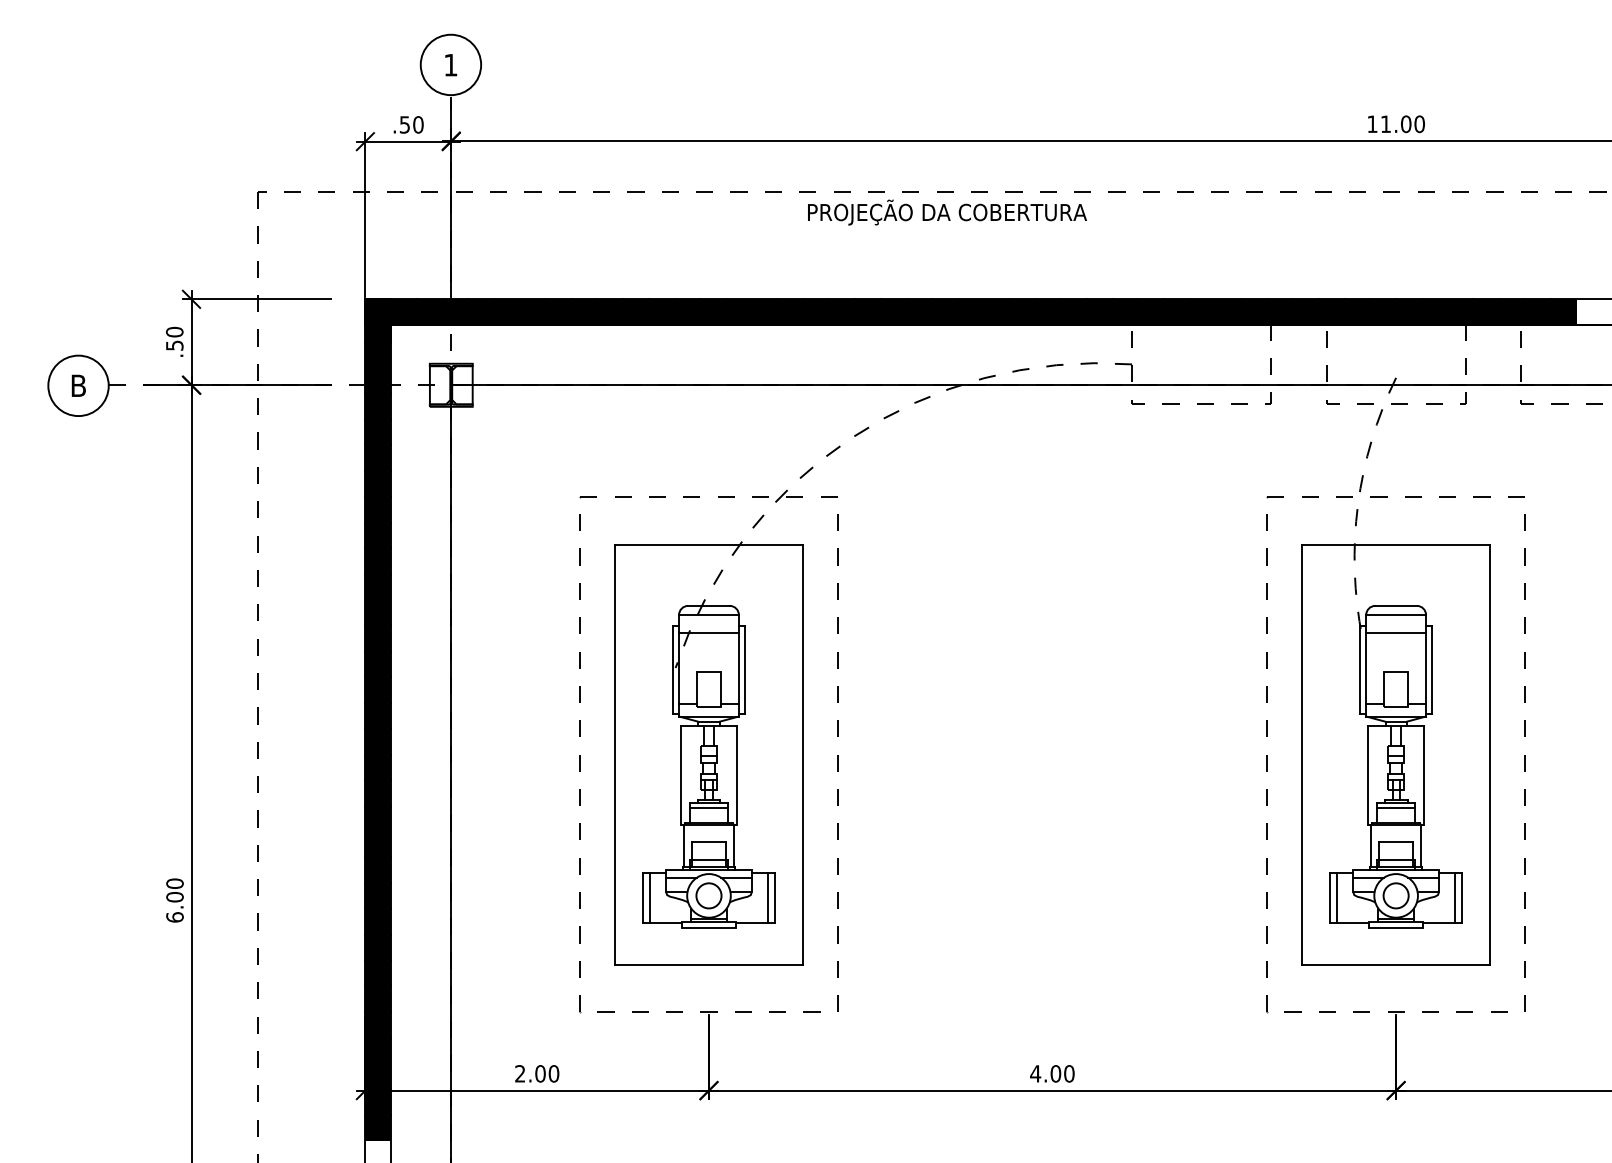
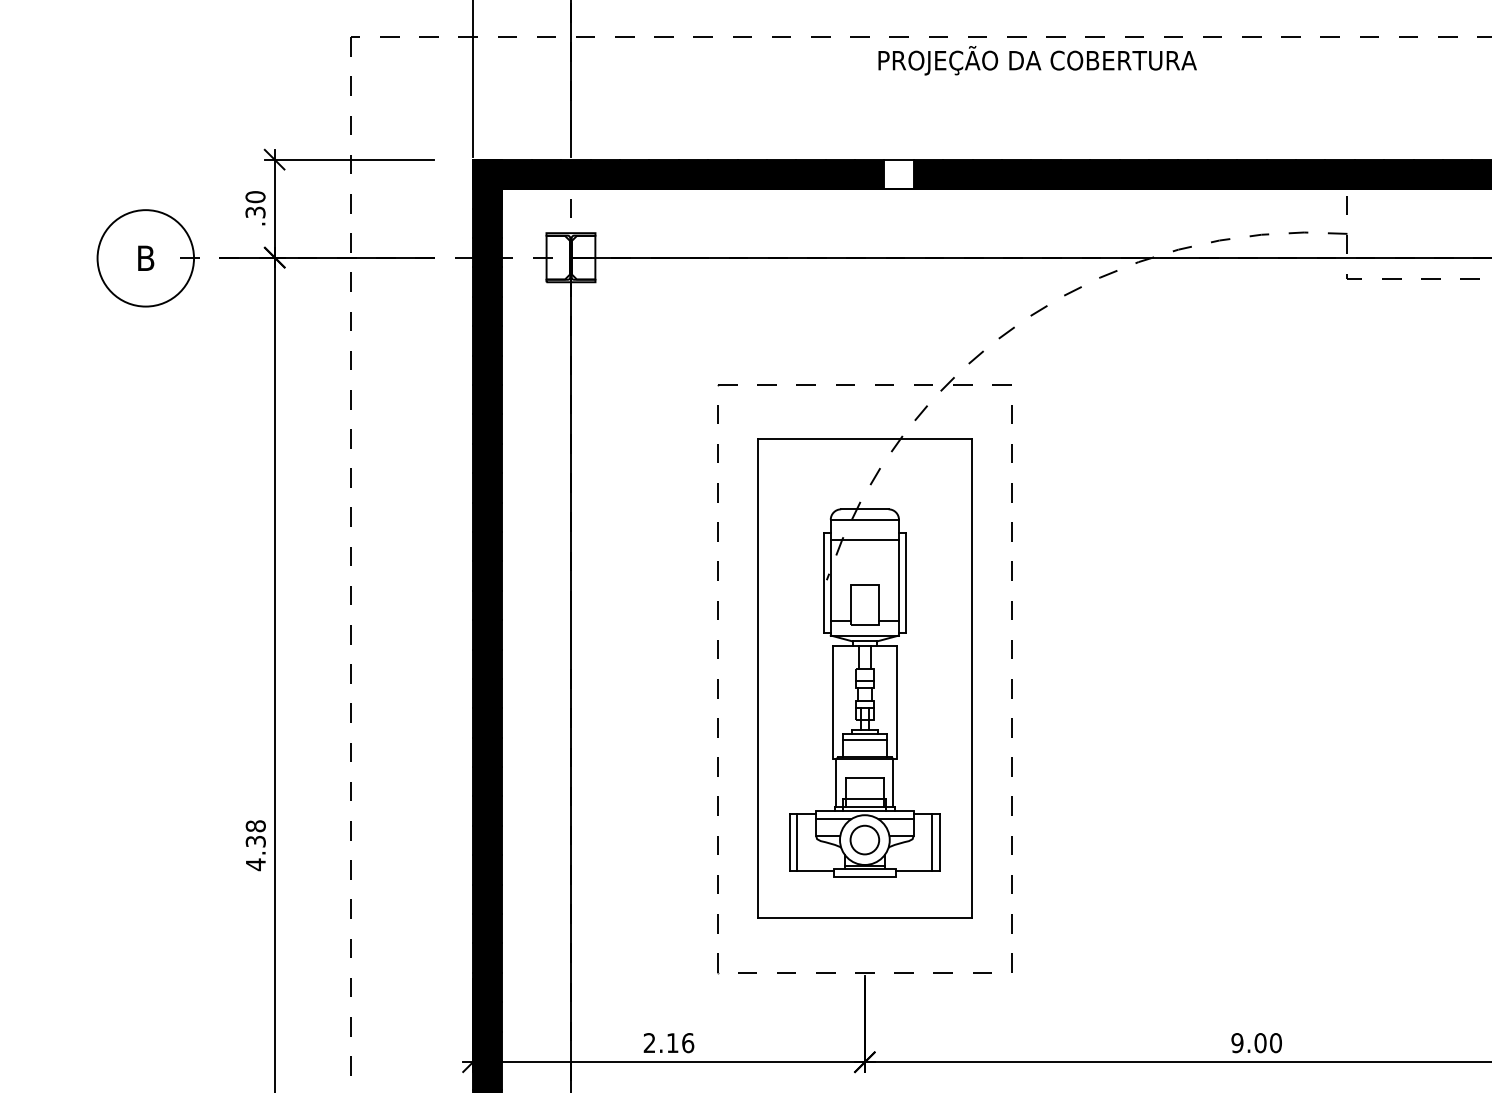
text: (947, 212) -> (1037, 60), moved
fill: (738, 312) -> (898, 174), removed
text: (173, 345) -> (254, 212), .50 -> .30
circle: (78, 385) -> (145, 257), size x1.4
text: (174, 900) -> (255, 845), 6.00 -> 4.38
text: (547, 1073) -> (680, 1042), 2.00 -> 2.16
text: (1035, 1073) -> (1237, 1042), 4.00 -> 9.00

